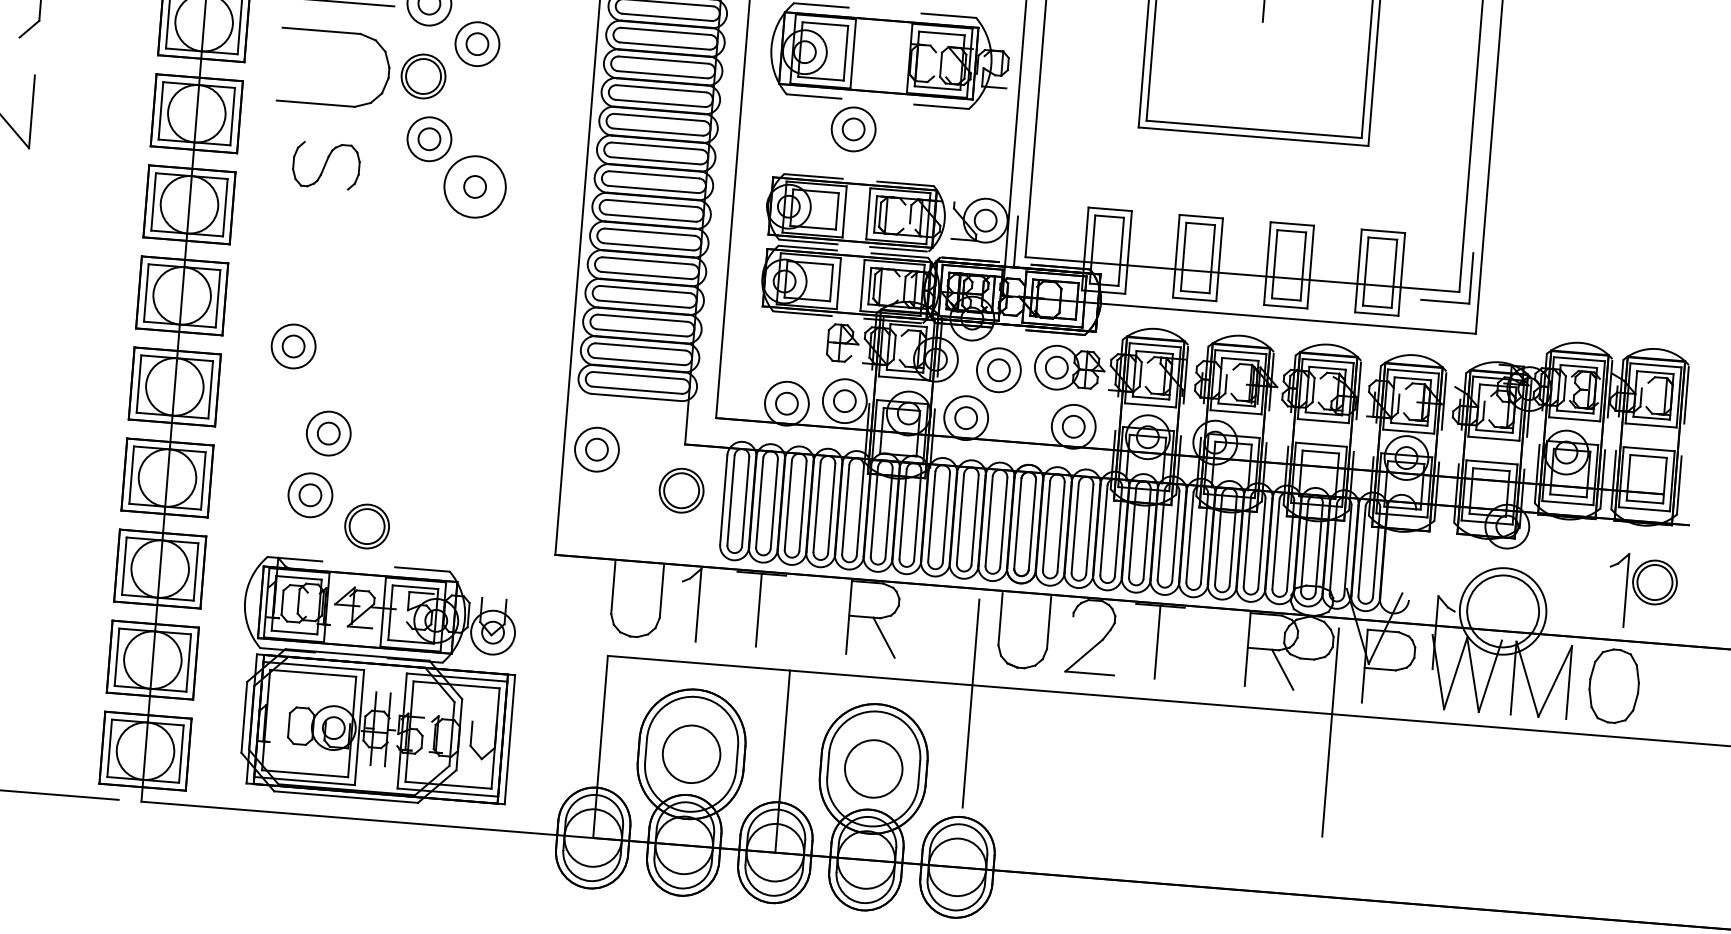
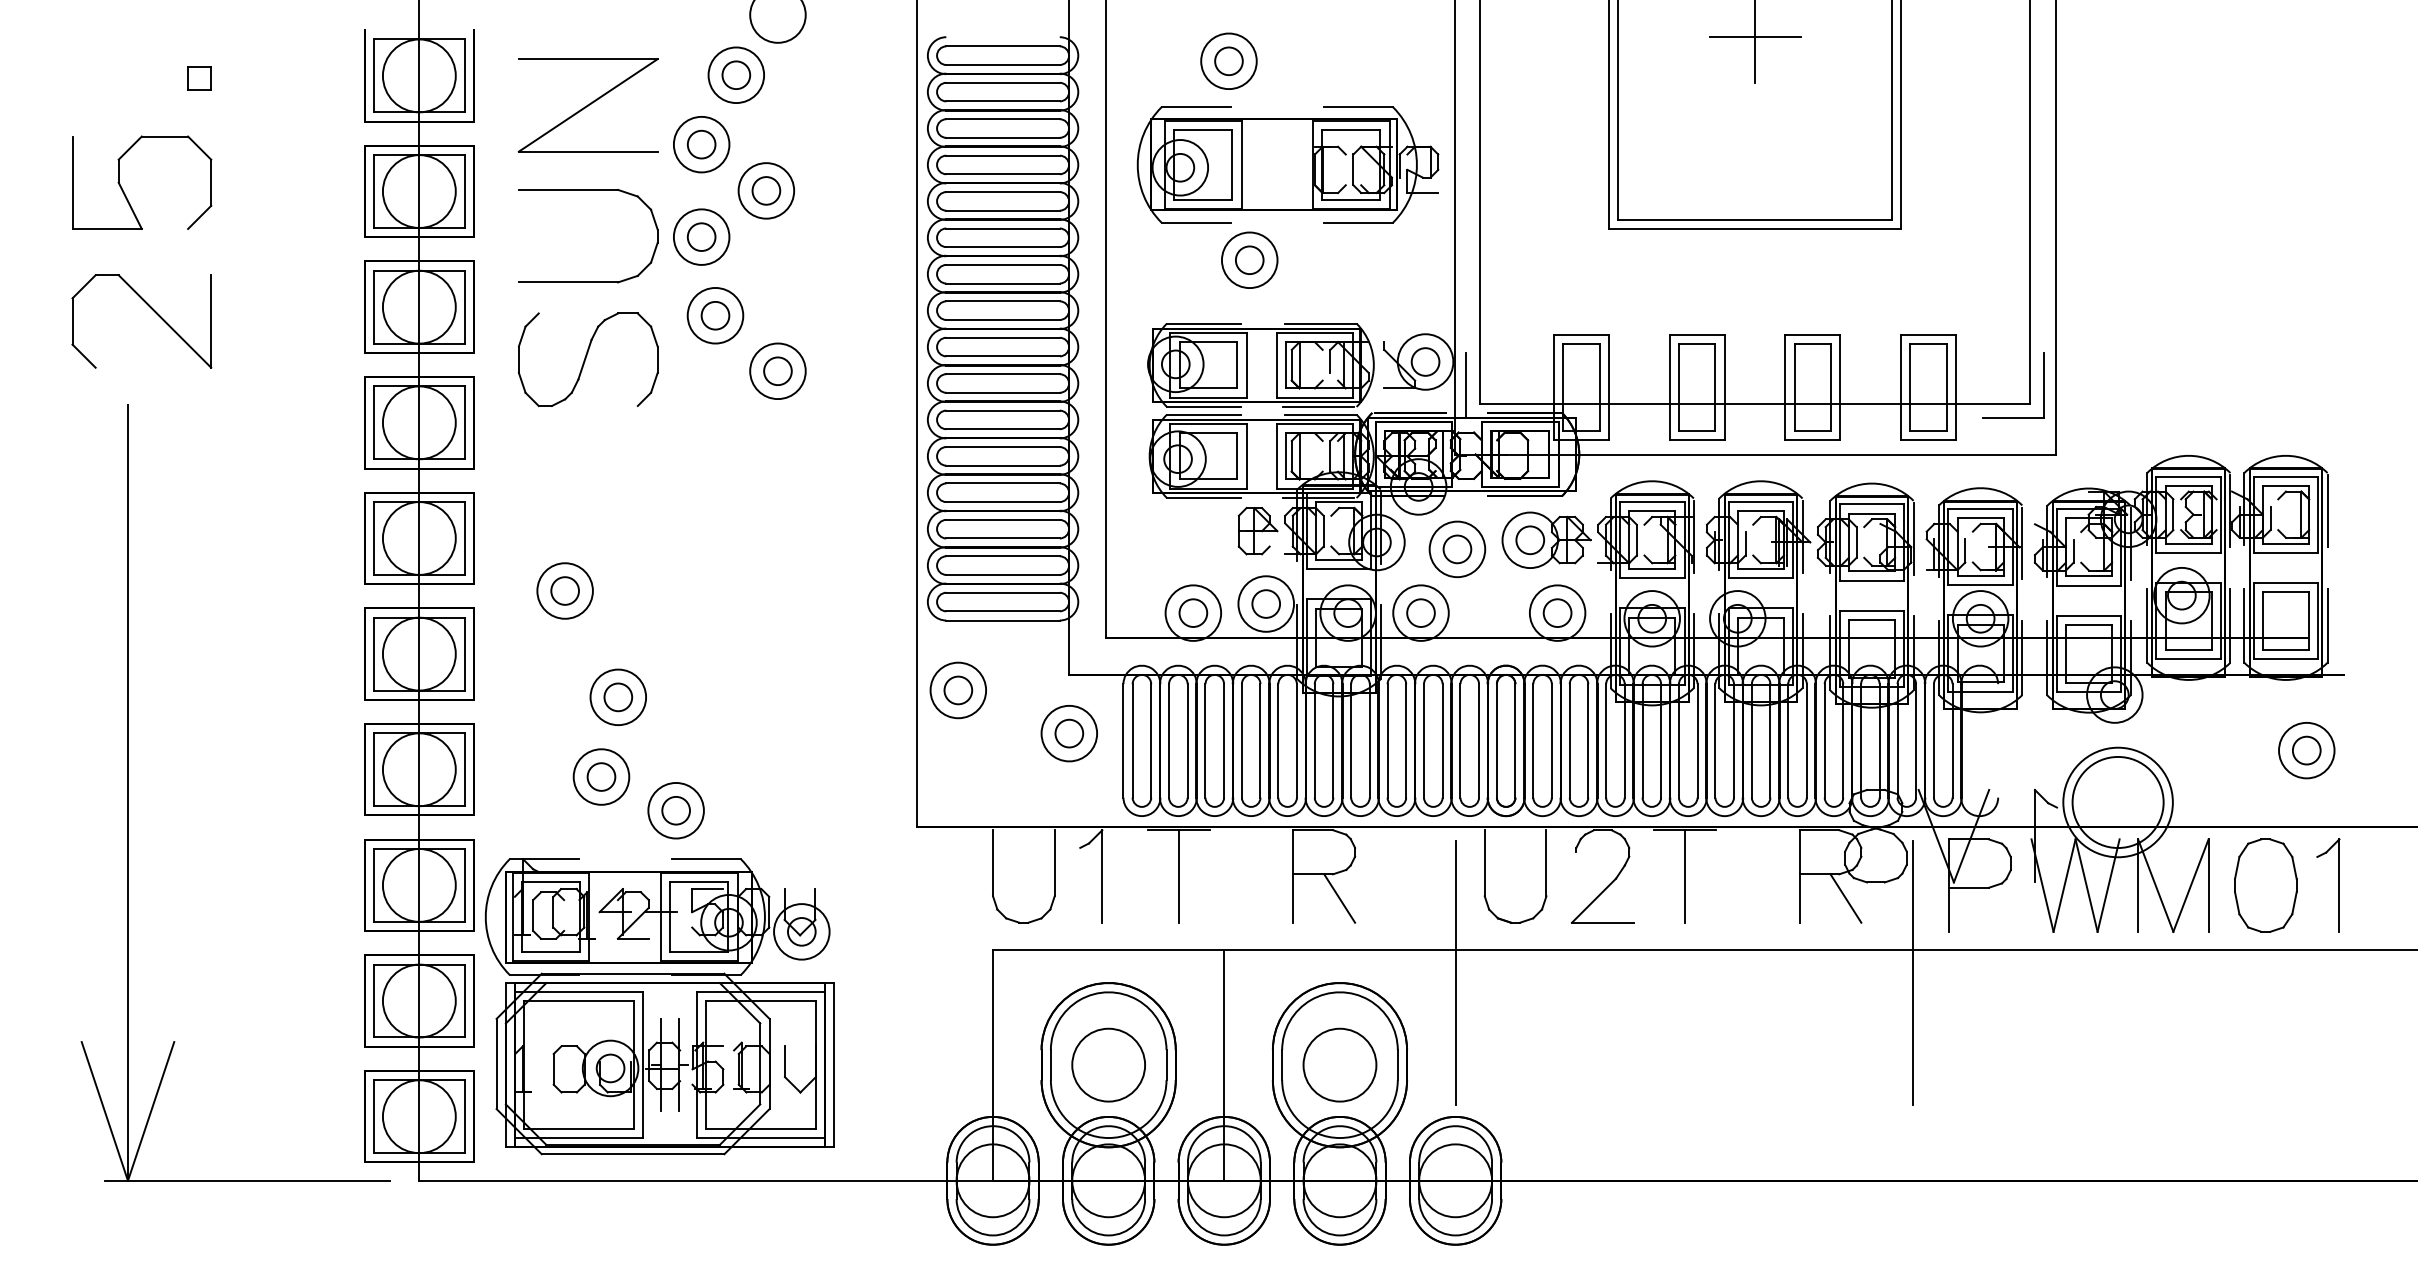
circle: (423, 76) -> (701, 237), size x0.62
part: (325, 165) -> (587, 359), size x1.67
circle: (474, 187) -> (777, 371), size x0.71
circle: (681, 490) -> (1069, 733), size x0.62
circle: (367, 526) -> (676, 810), size x0.62
circle: (1654, 582) -> (2306, 750), size x0.62
part: (1625, 590) -> (2338, 885), moved
part: (376, 682) -> (659, 1006), moved

